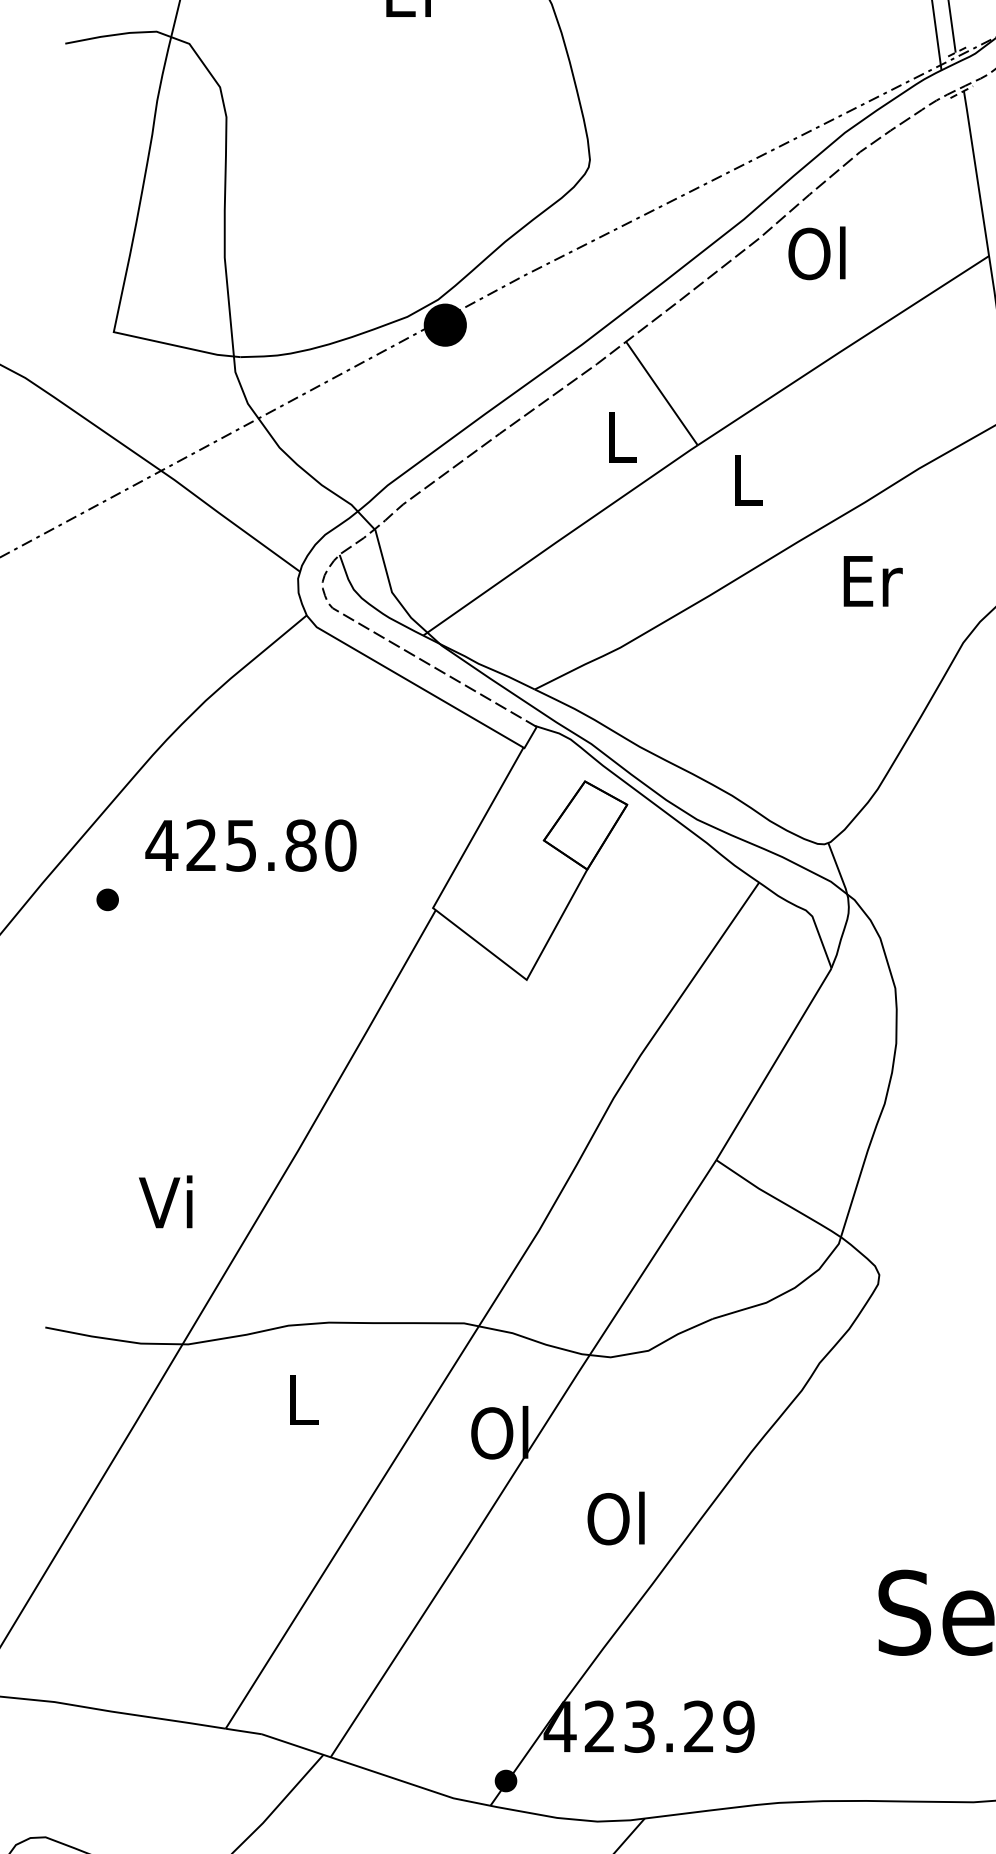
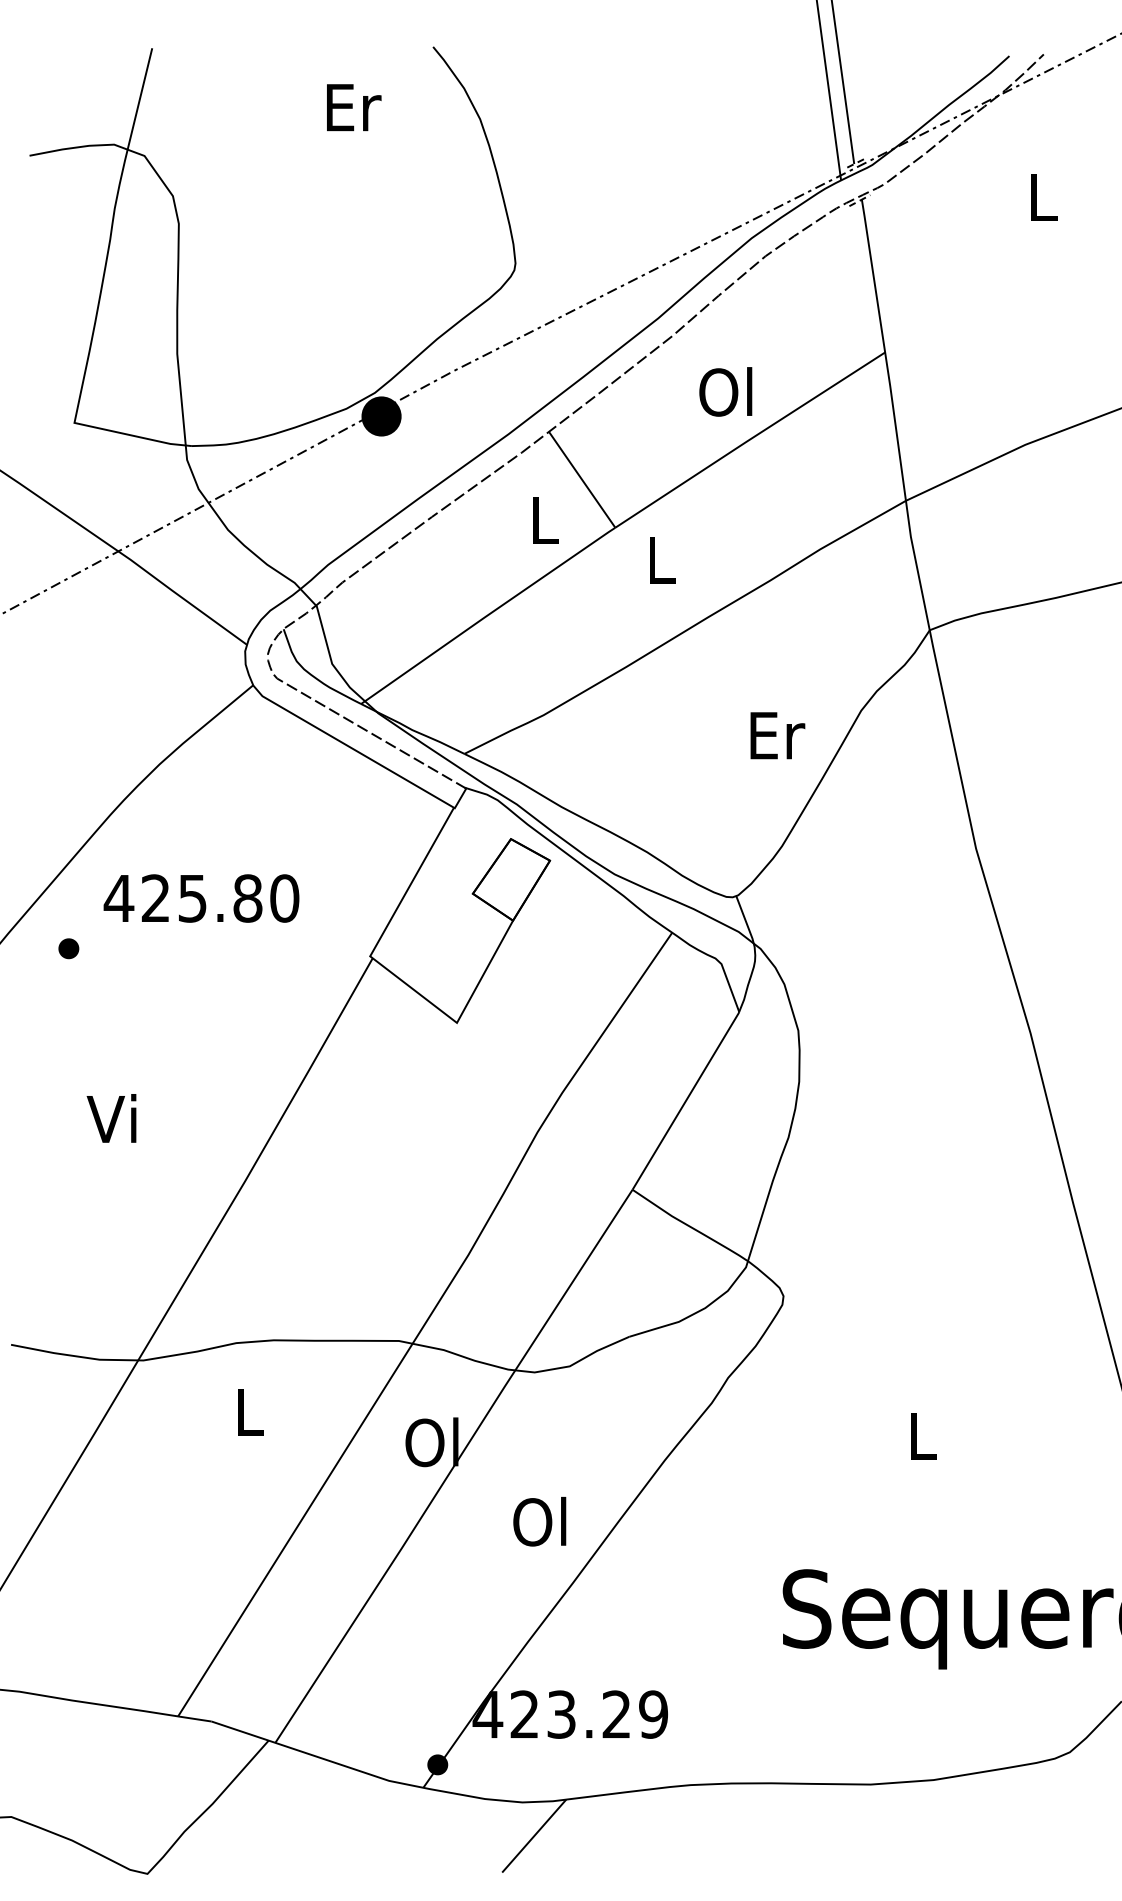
text: (816, 252) -> (725, 391), moved
text: (872, 581) -> (777, 735), moved
text: (165, 1201) -> (111, 1118), moved

